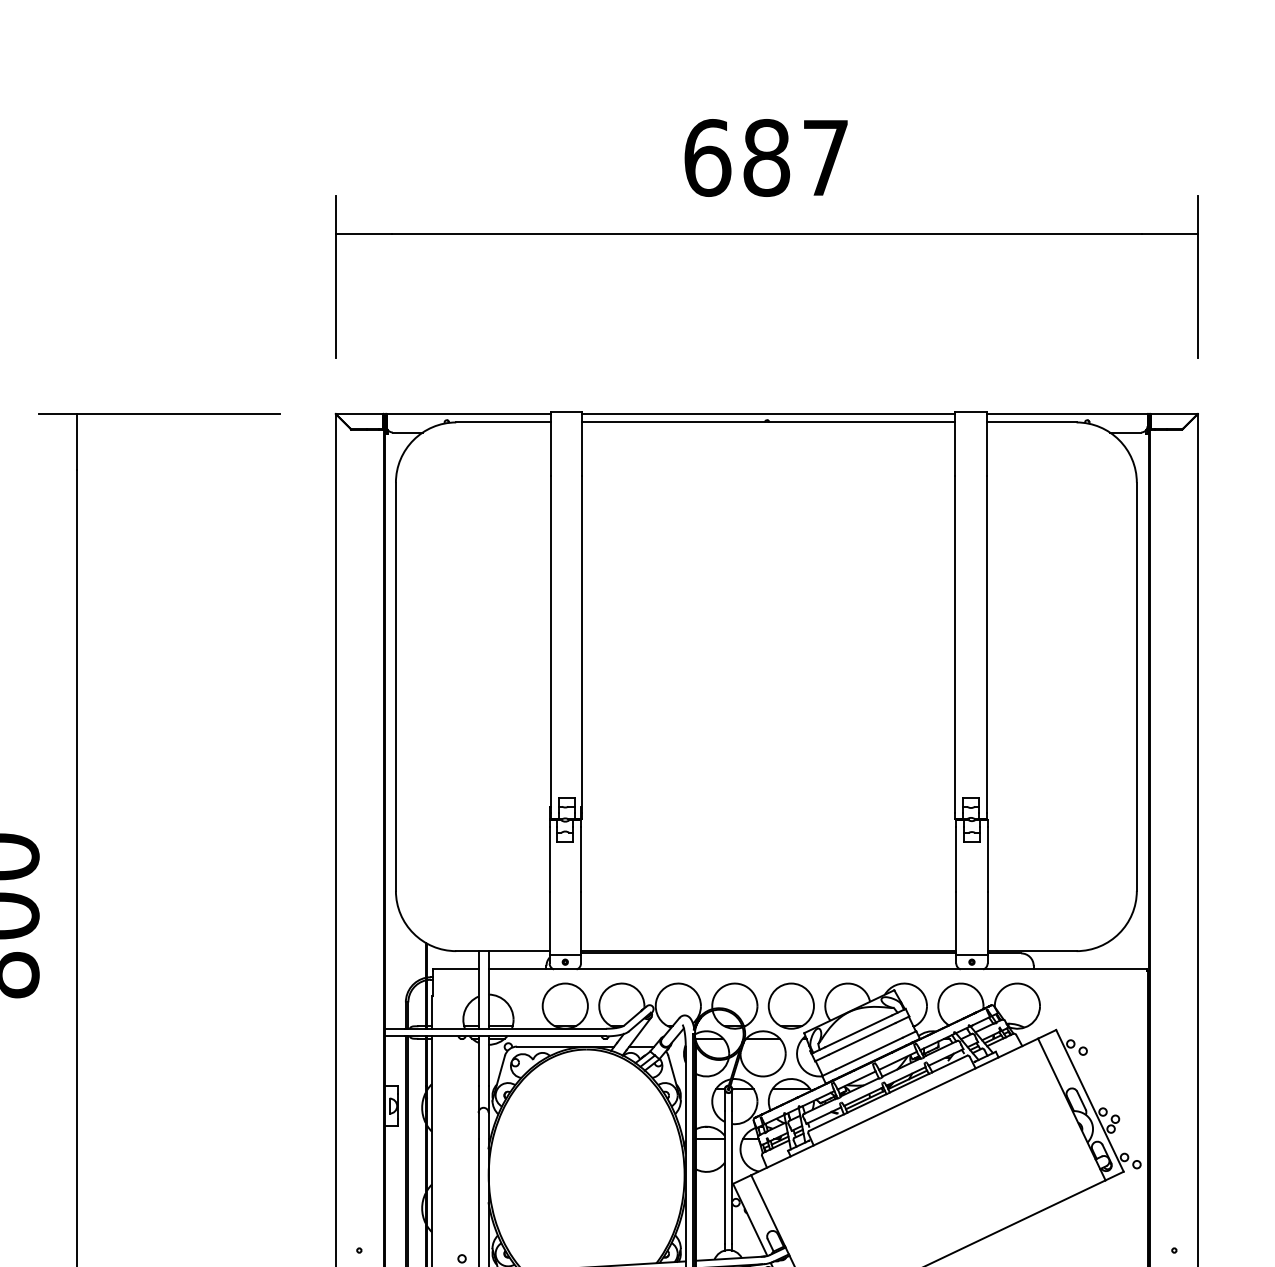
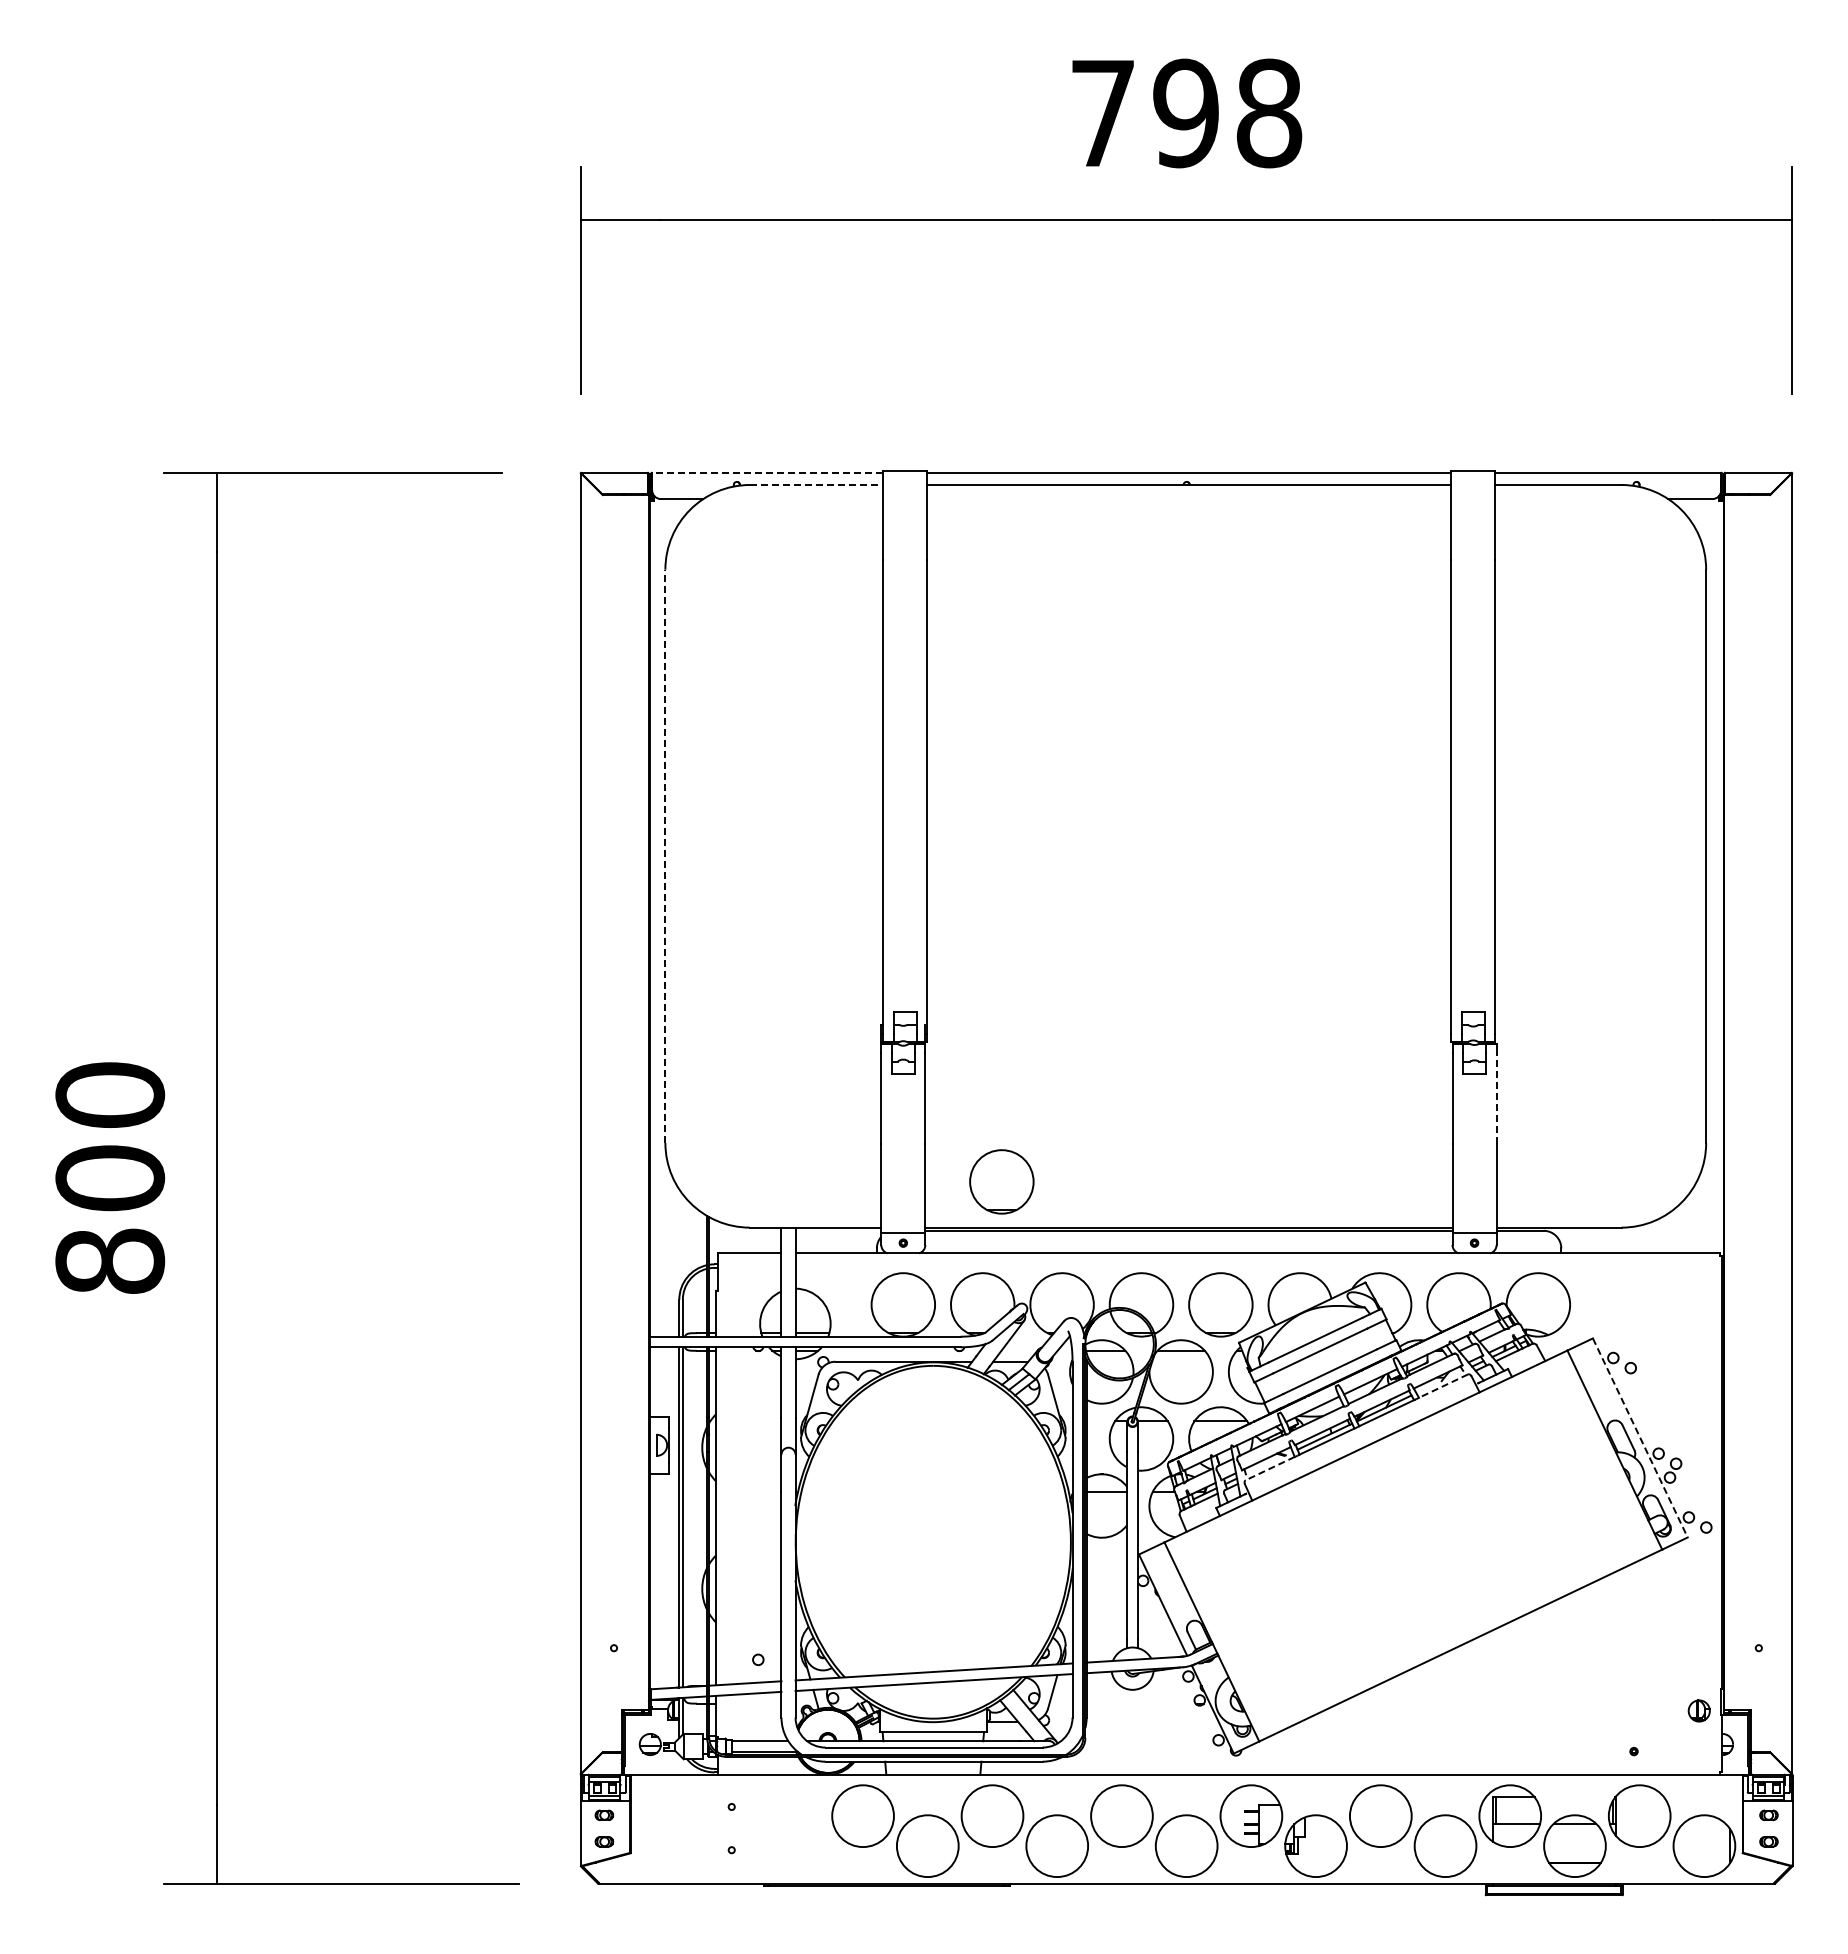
text: (766, 157) -> (1186, 113), 687 -> 798
line: (468, 413) -> (767, 472), solid -> dashed
line: (503, 422) -> (816, 484), solid -> dashed
line: (396, 686) -> (665, 856), solid -> dashed
line: (987, 859) -> (1496, 1098), solid -> dashed
part: (635, 918) -> (1001, 1181), added
line: (949, 1064) -> (1443, 1386), solid -> dashed
line: (1090, 1101) -> (1640, 1438), solid -> dashed
line: (825, 1122) -> (1269, 1468), solid -> dashed

